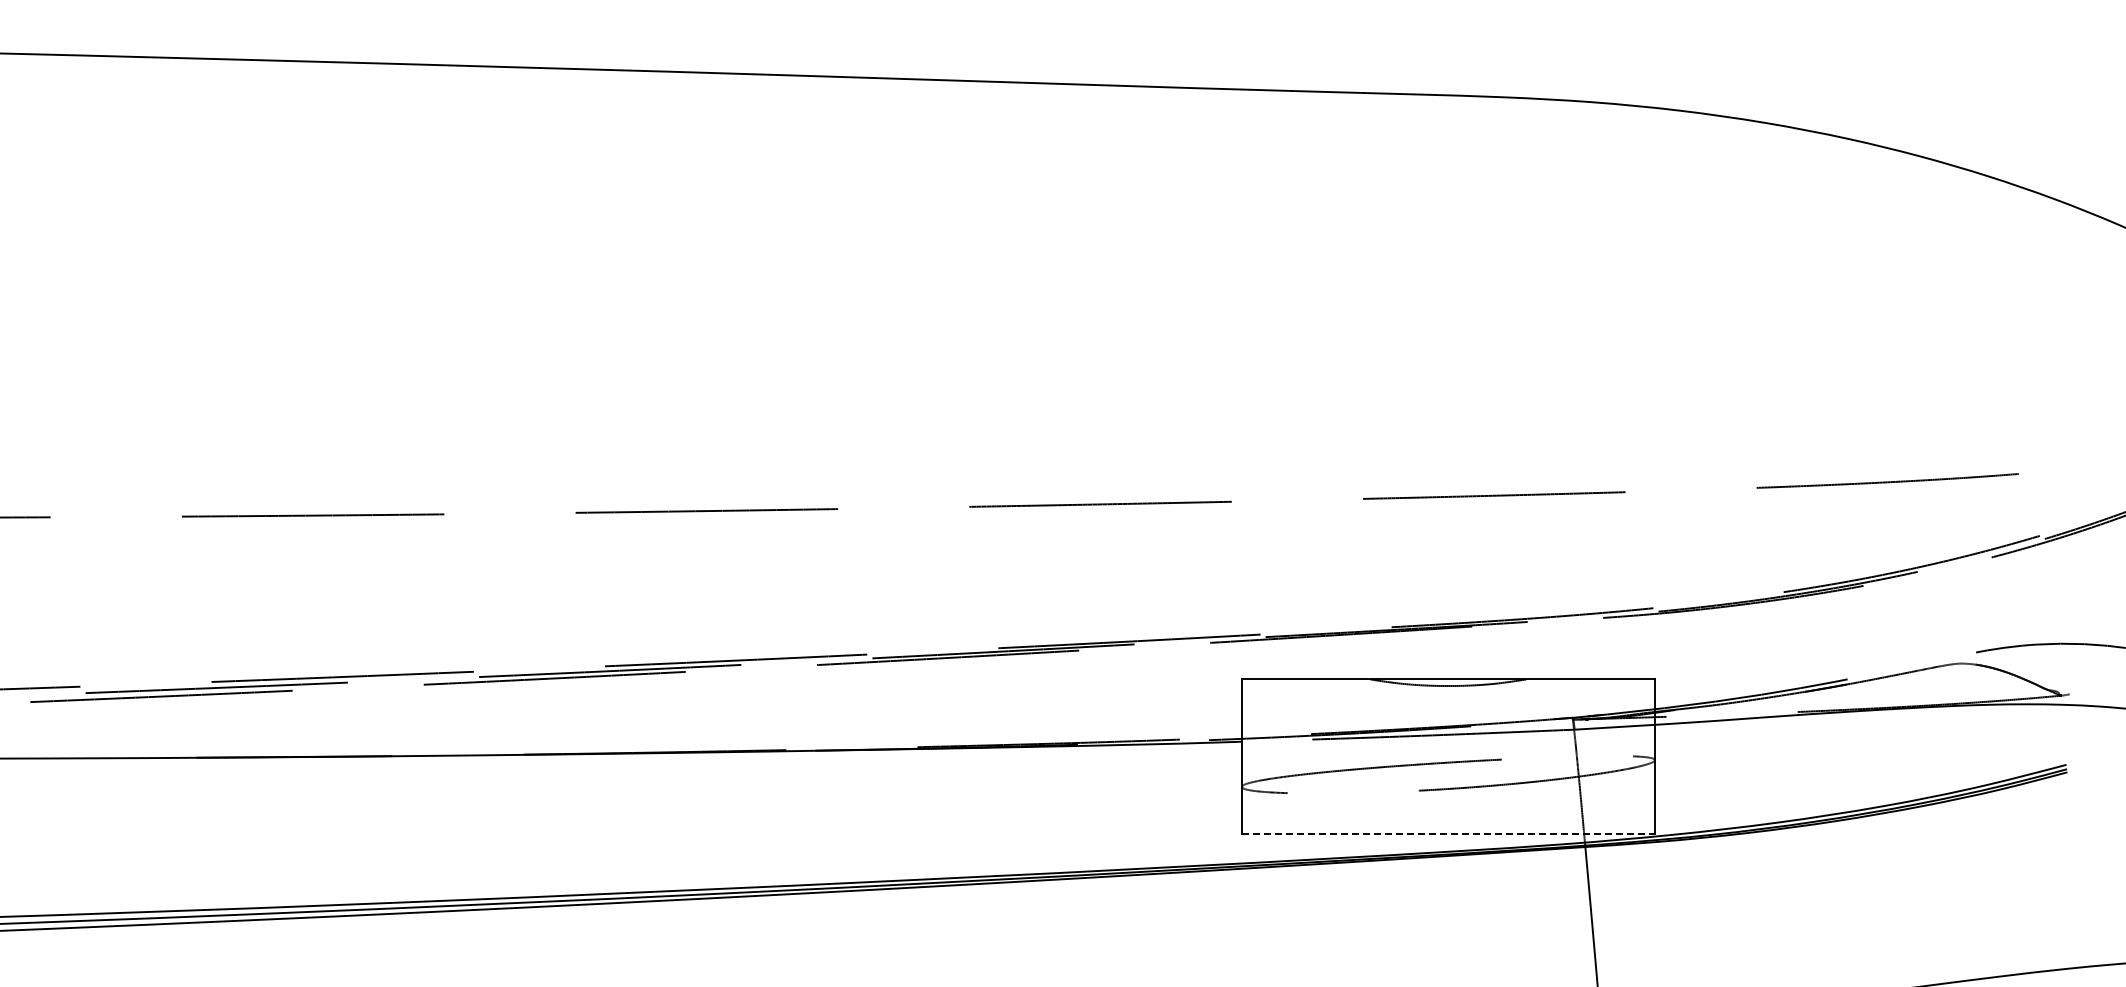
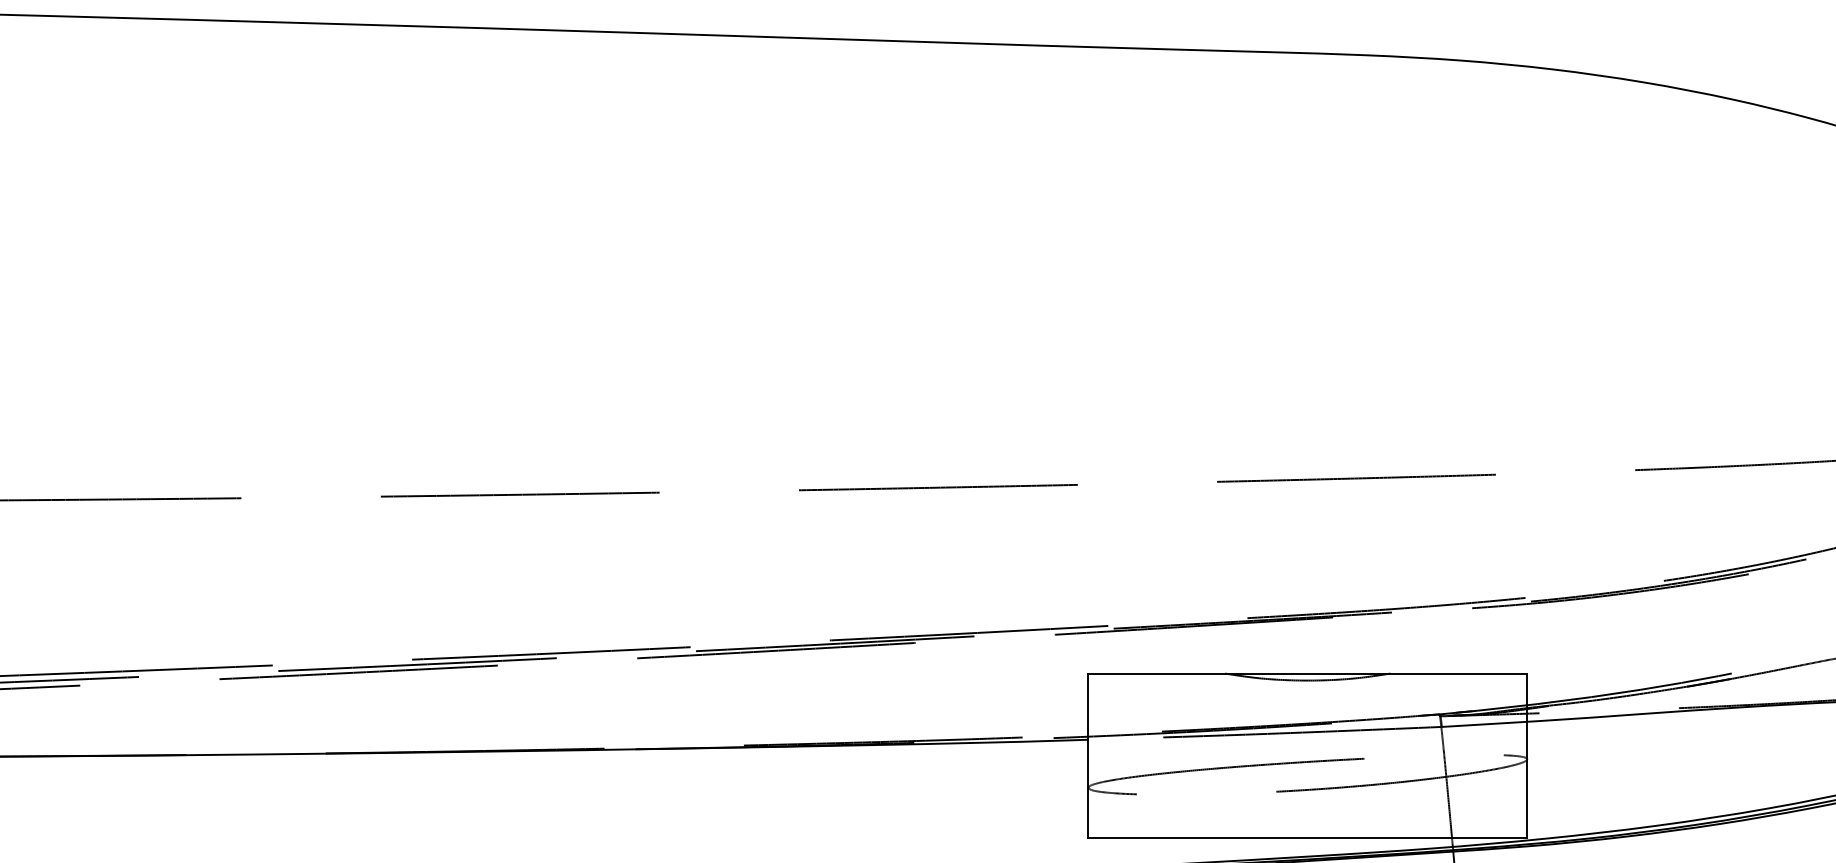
line: (1448, 834) -> (1307, 838), dashed -> solid

